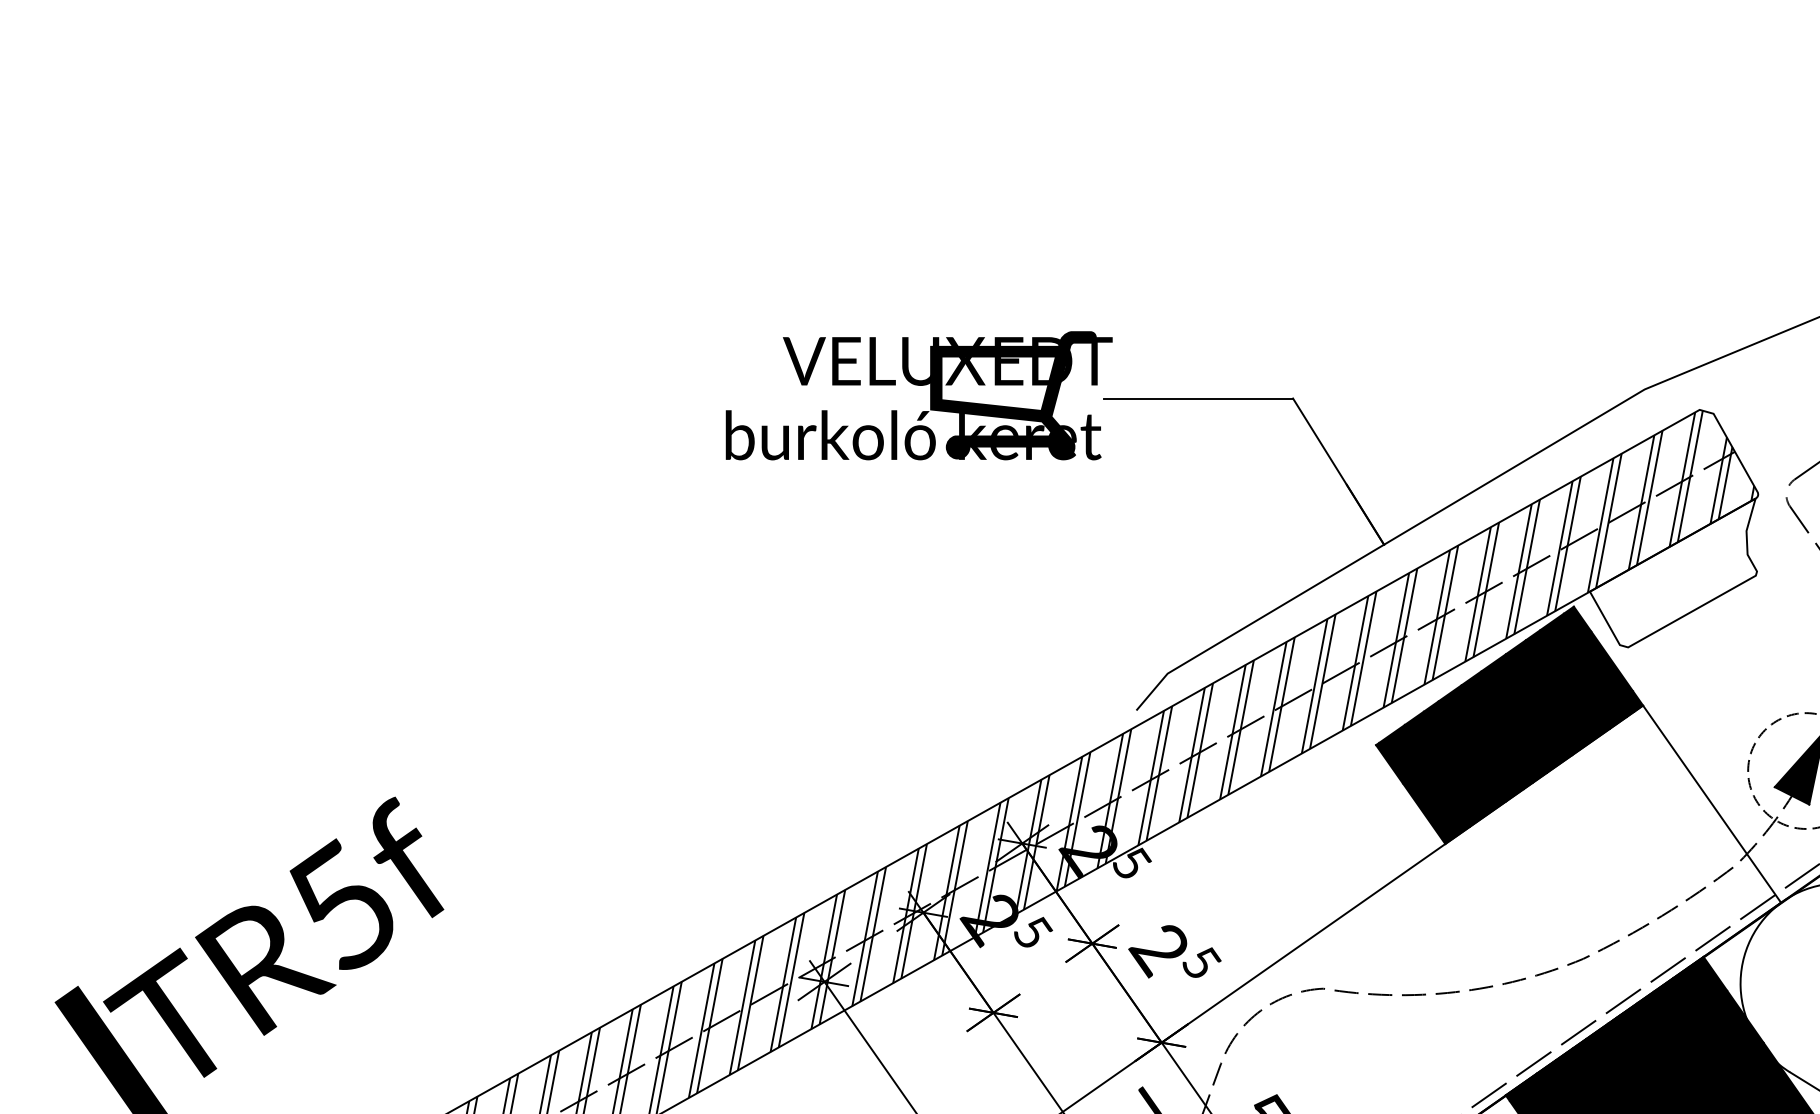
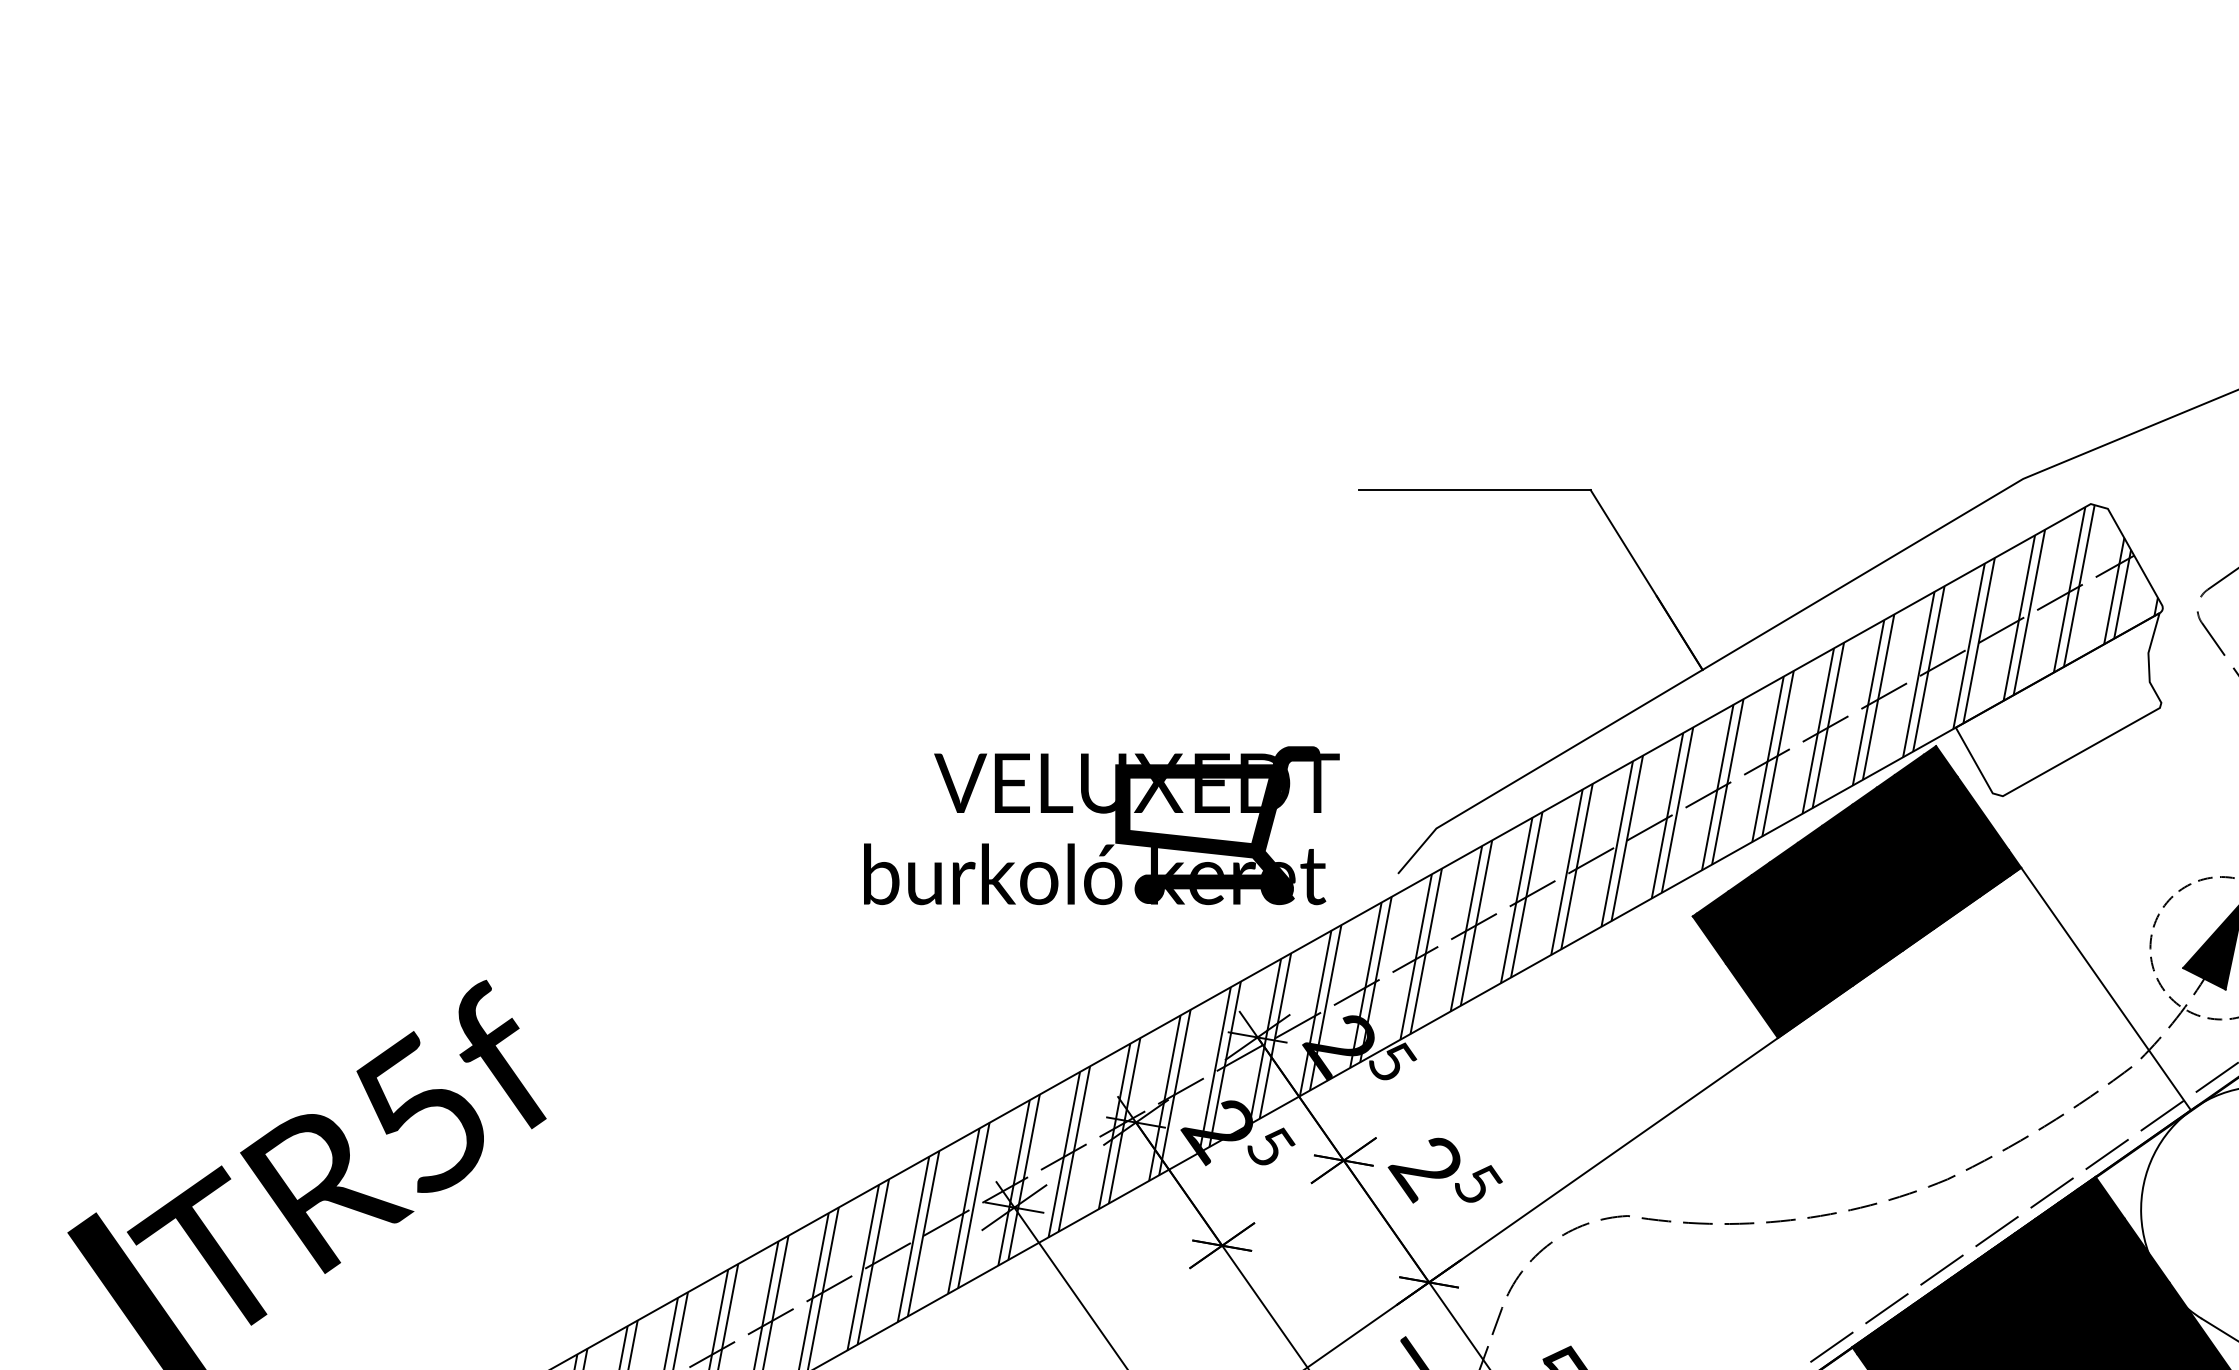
text: (918, 395) -> (1101, 825), moved

